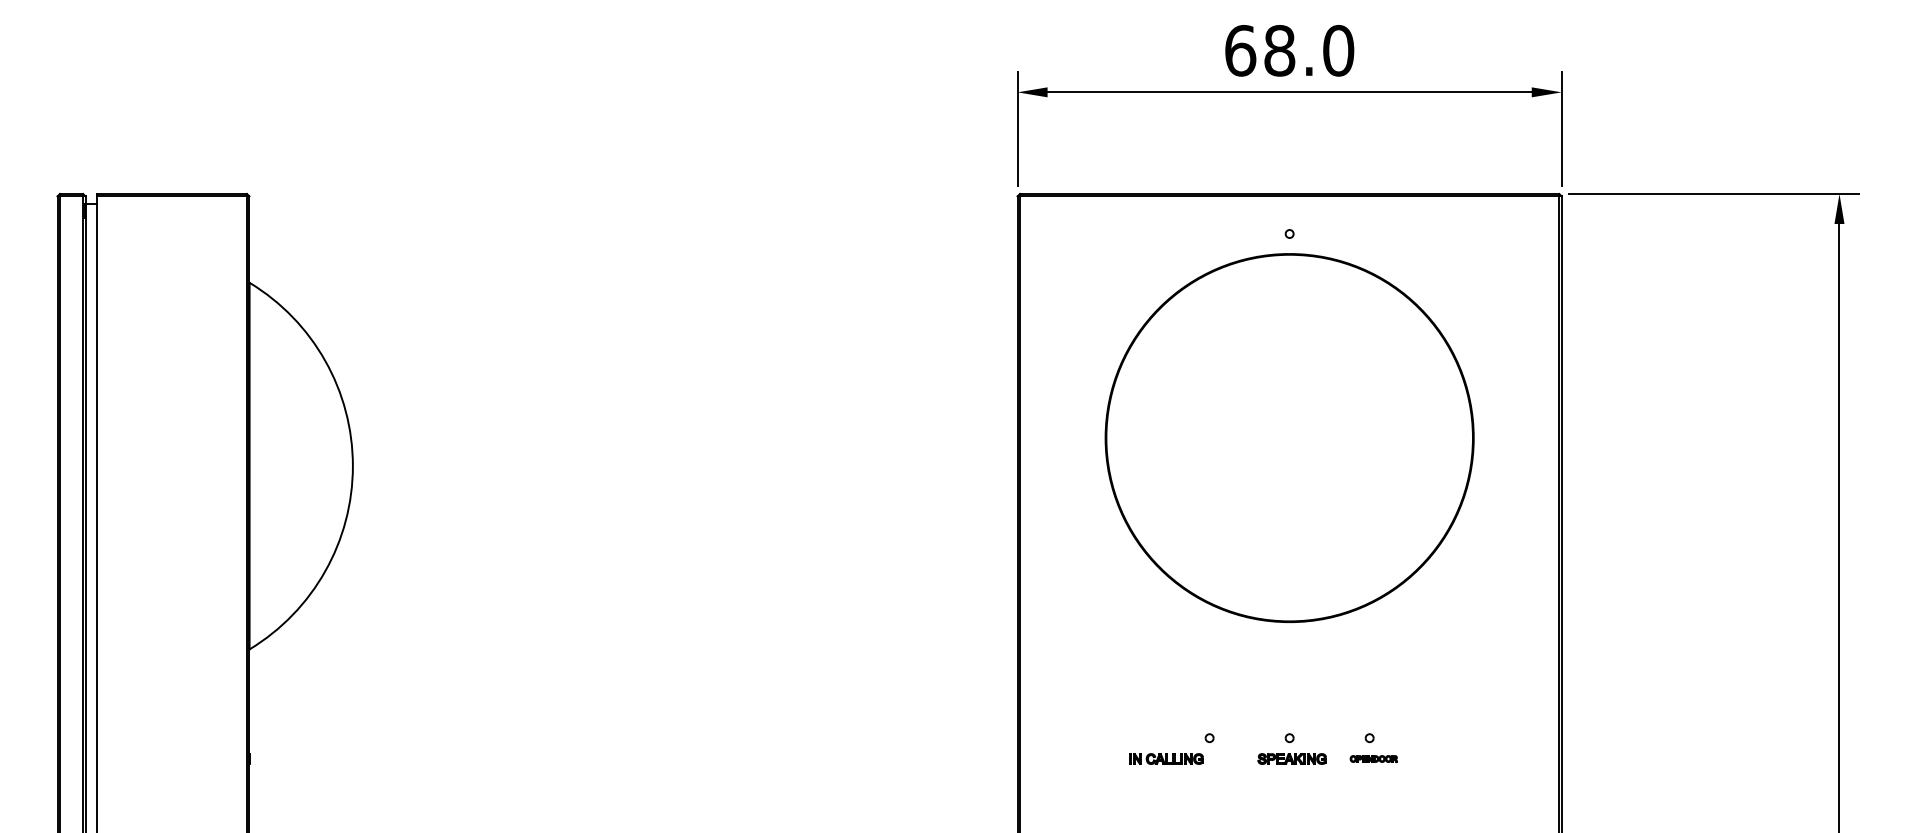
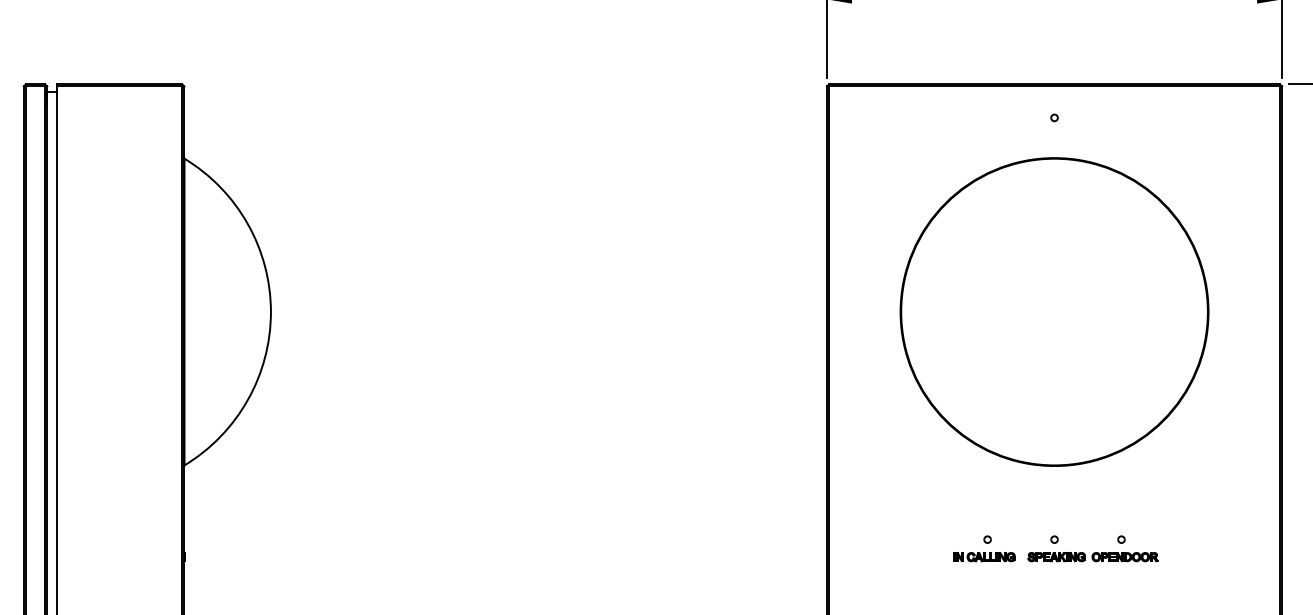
part: (1289, 438) -> (1054, 312), moved
part: (1166, 758) -> (984, 556), moved
part: (1373, 758) -> (1124, 556), size x1.67

